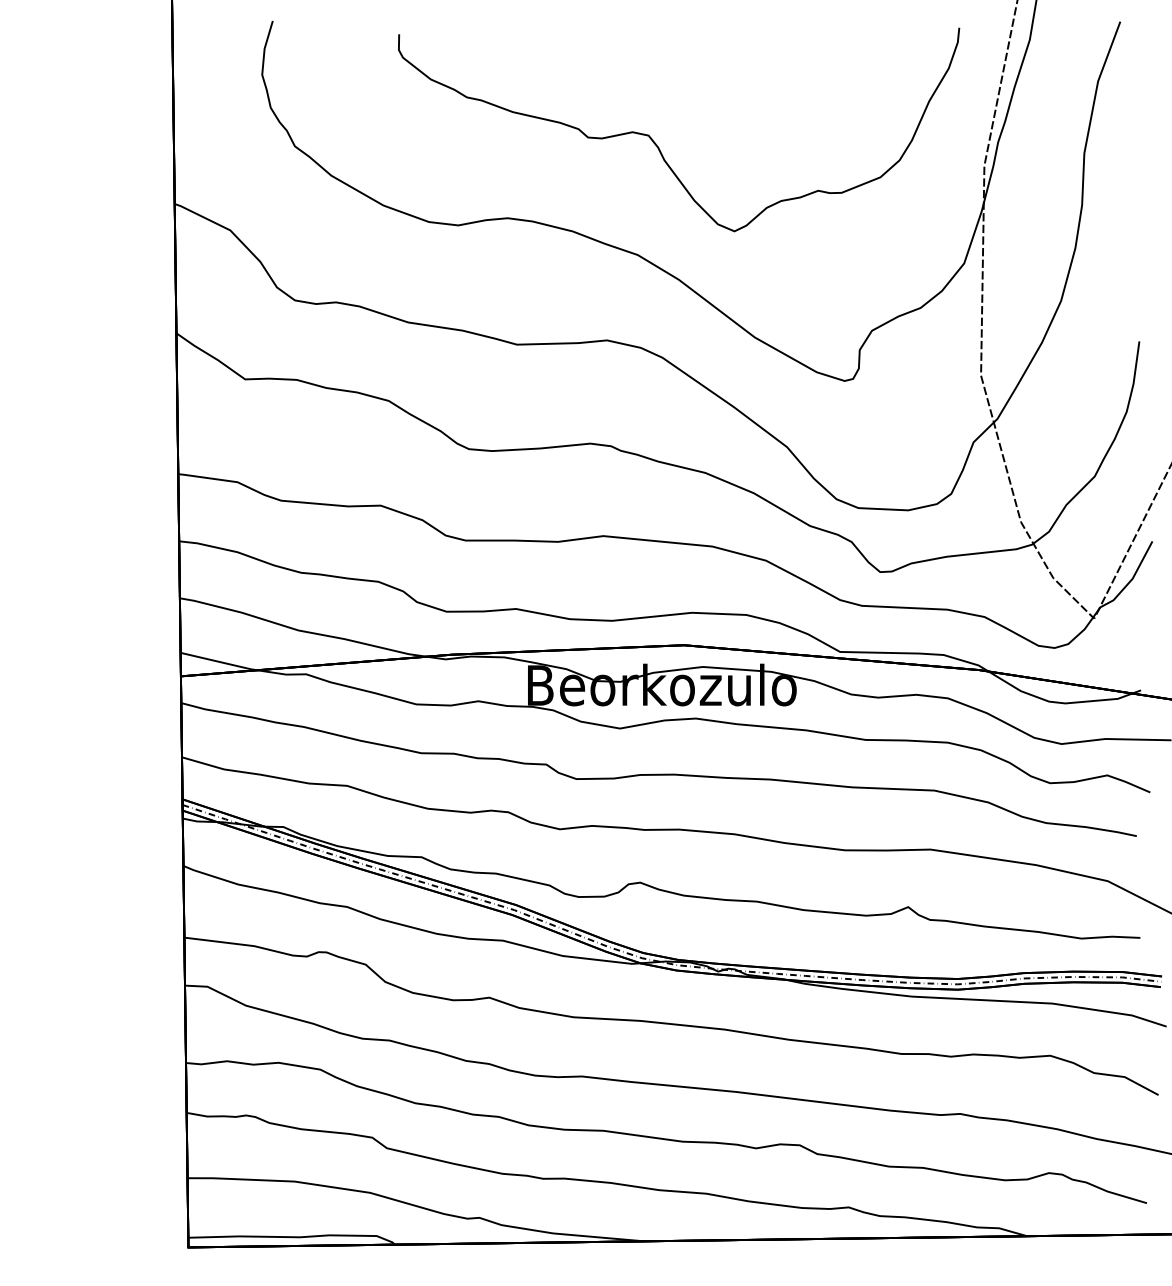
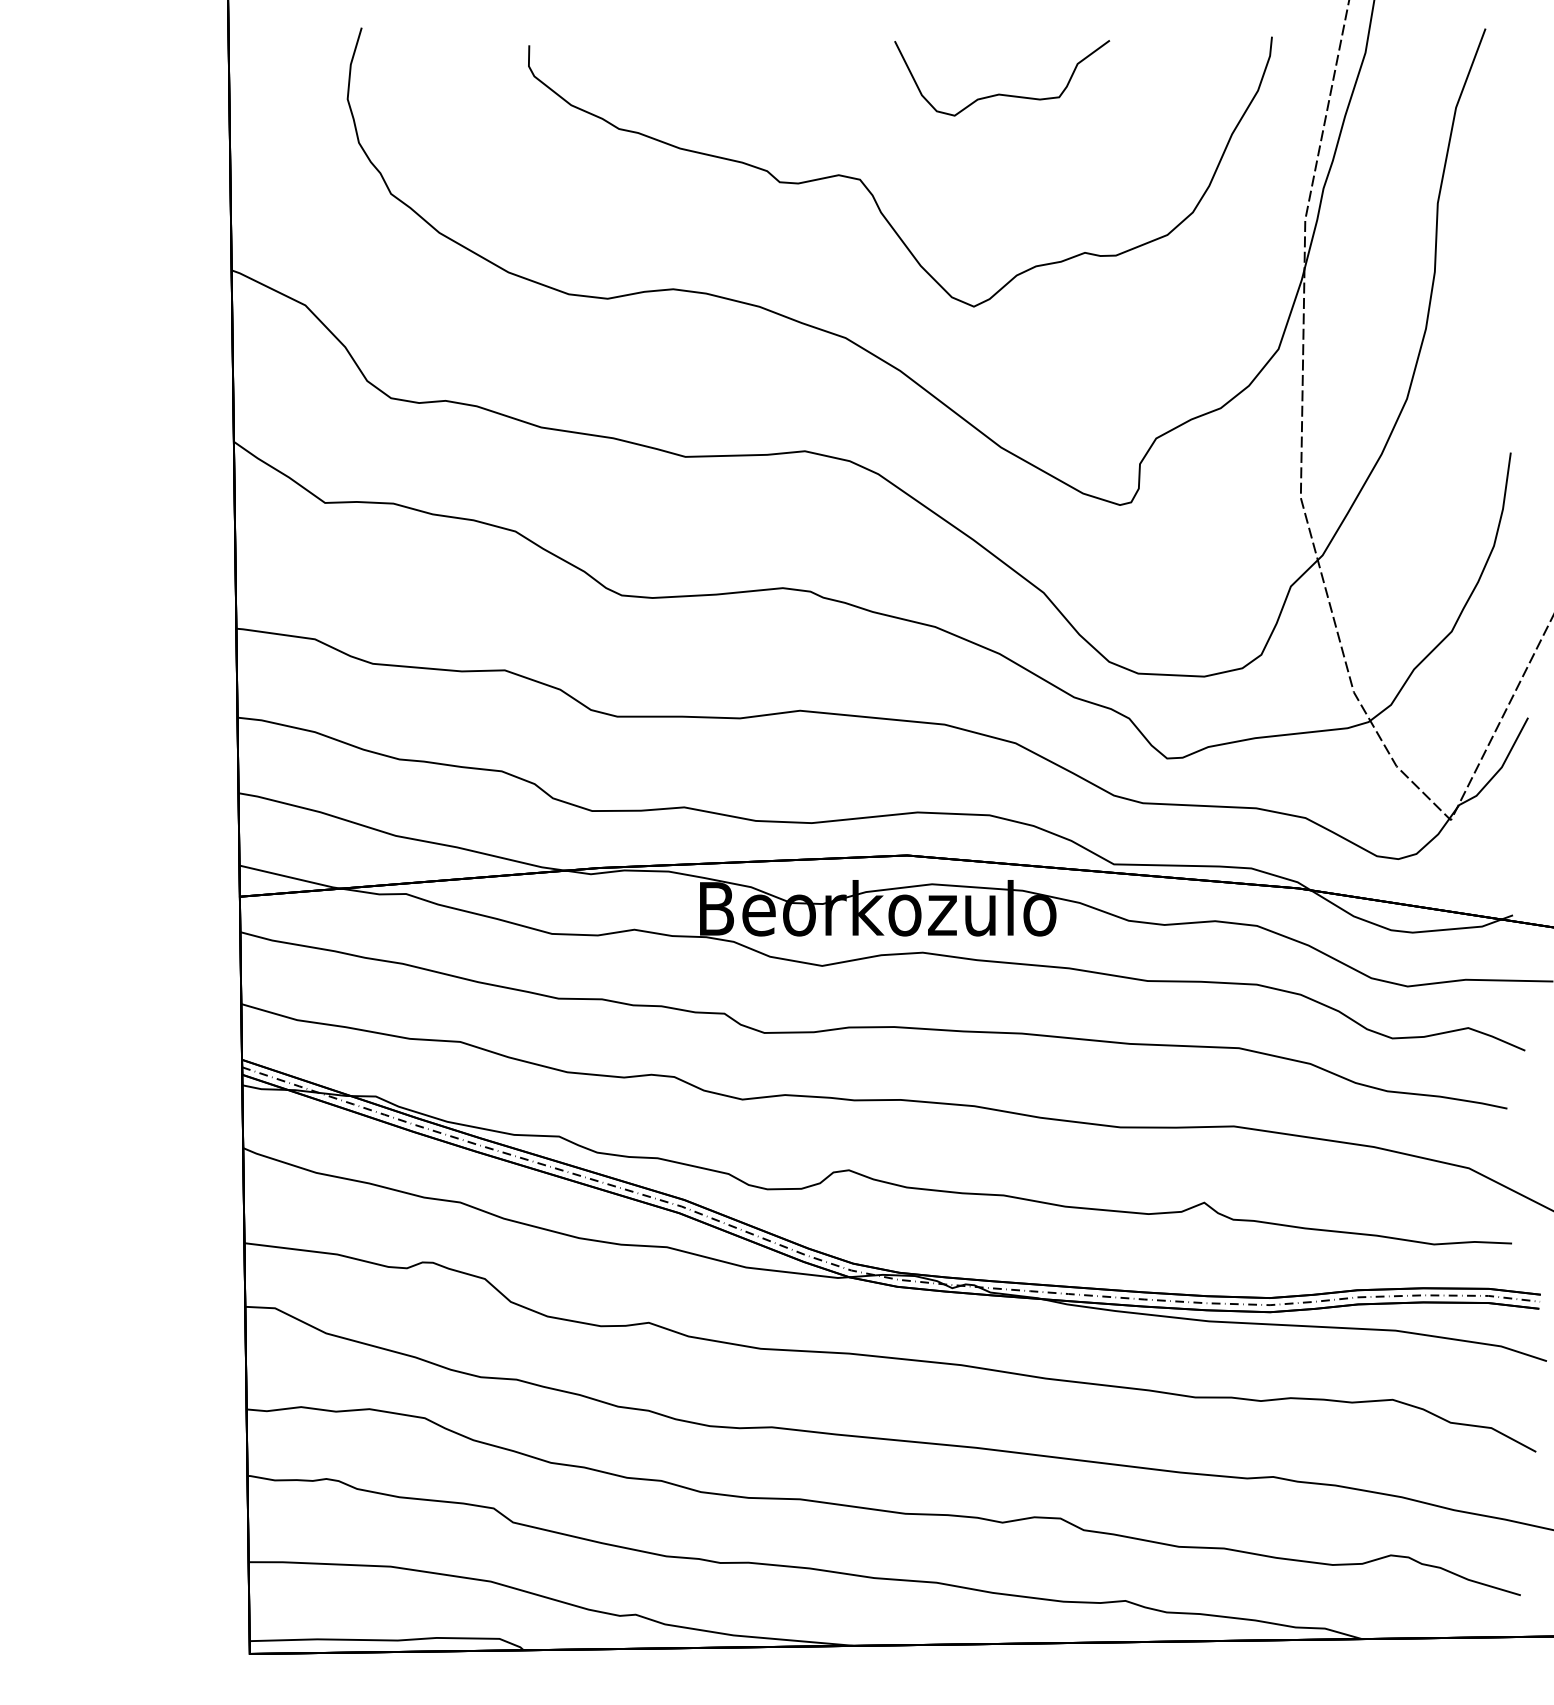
curve: (755, 70) -> (1001, 93), added

